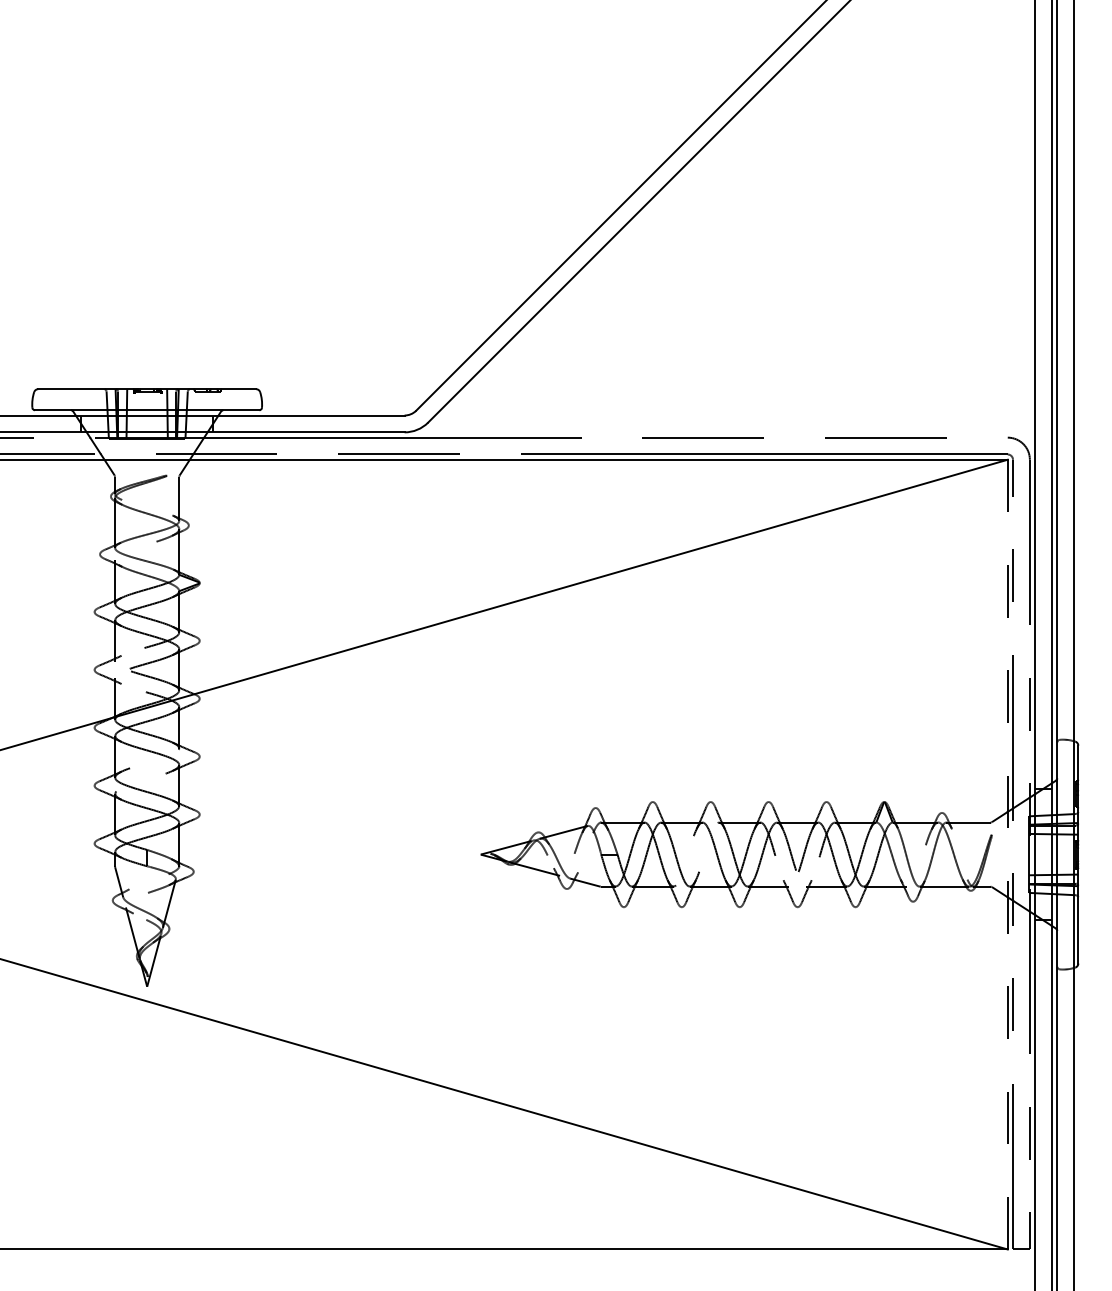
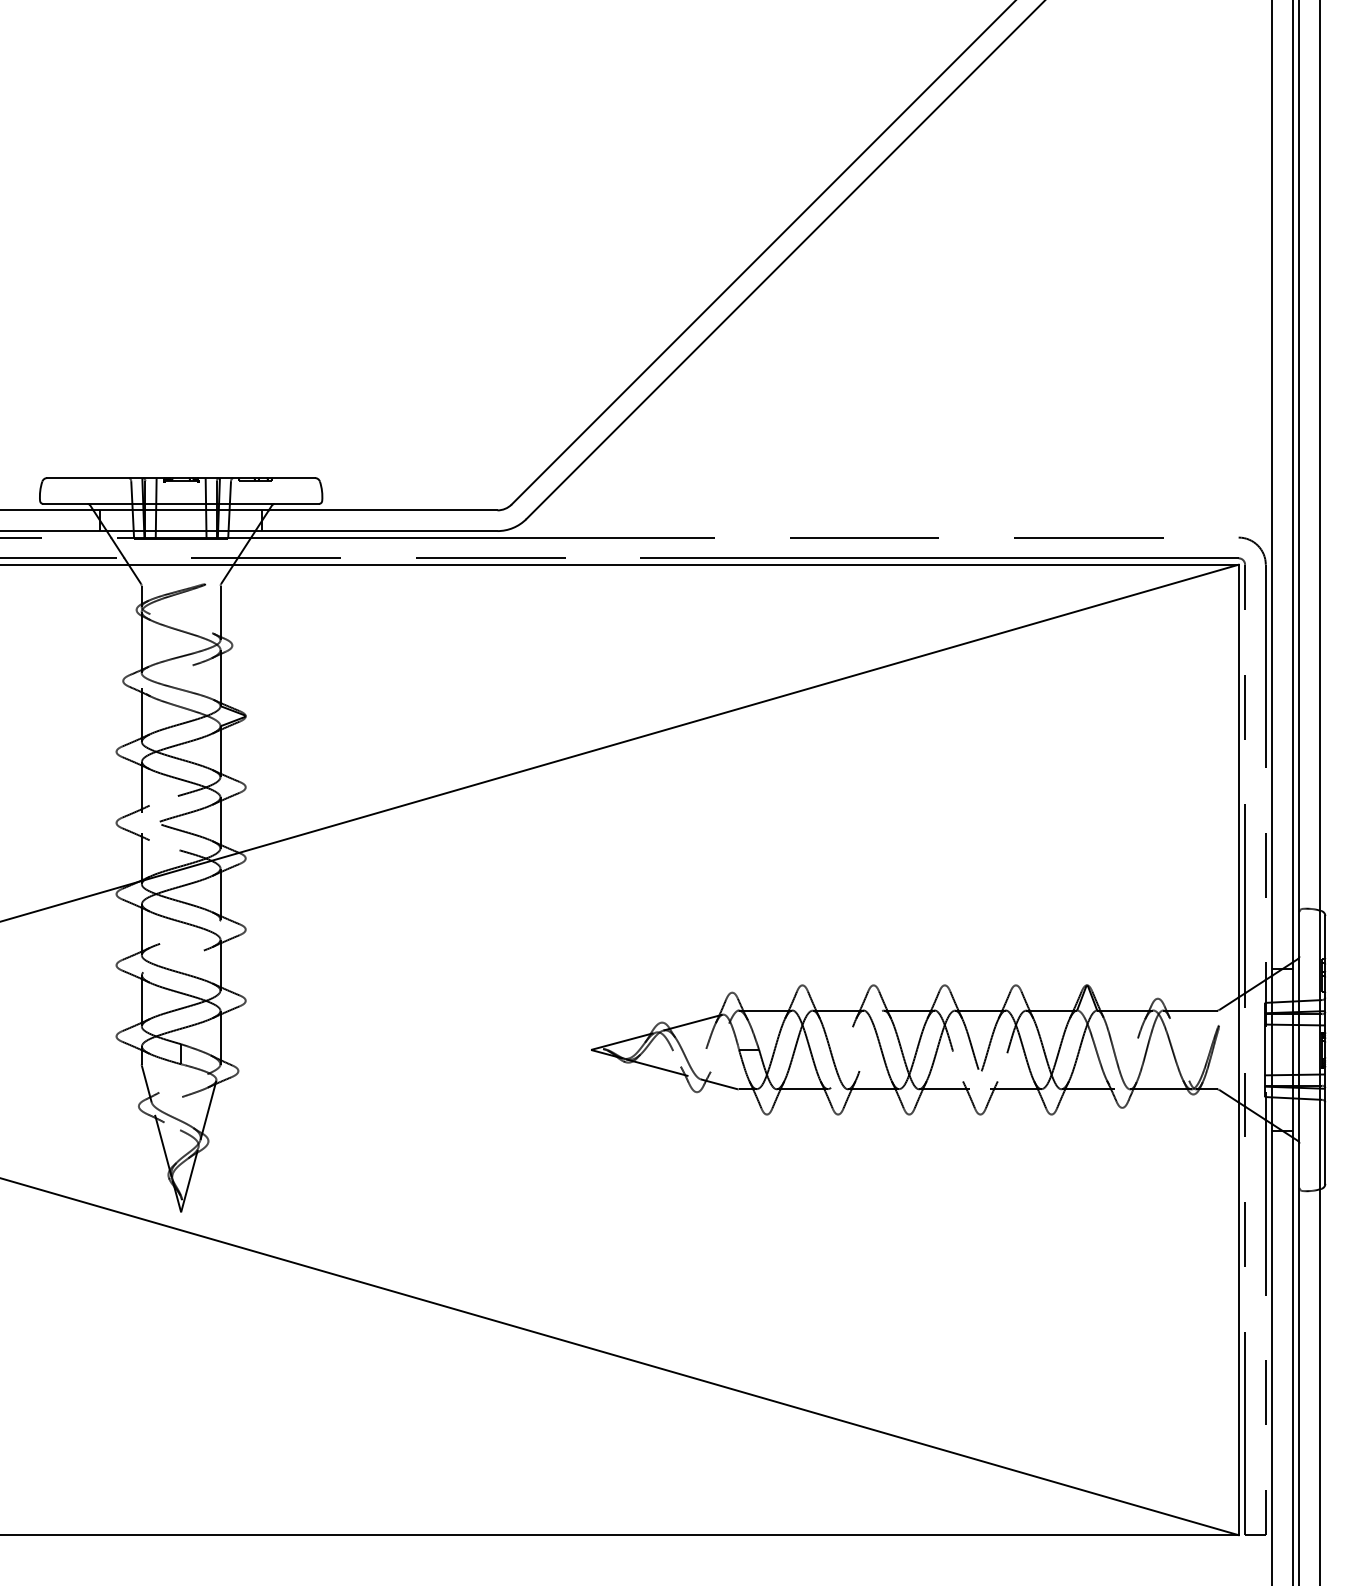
line: (1007, 855) -> (1238, 1050), dashed -> solid

